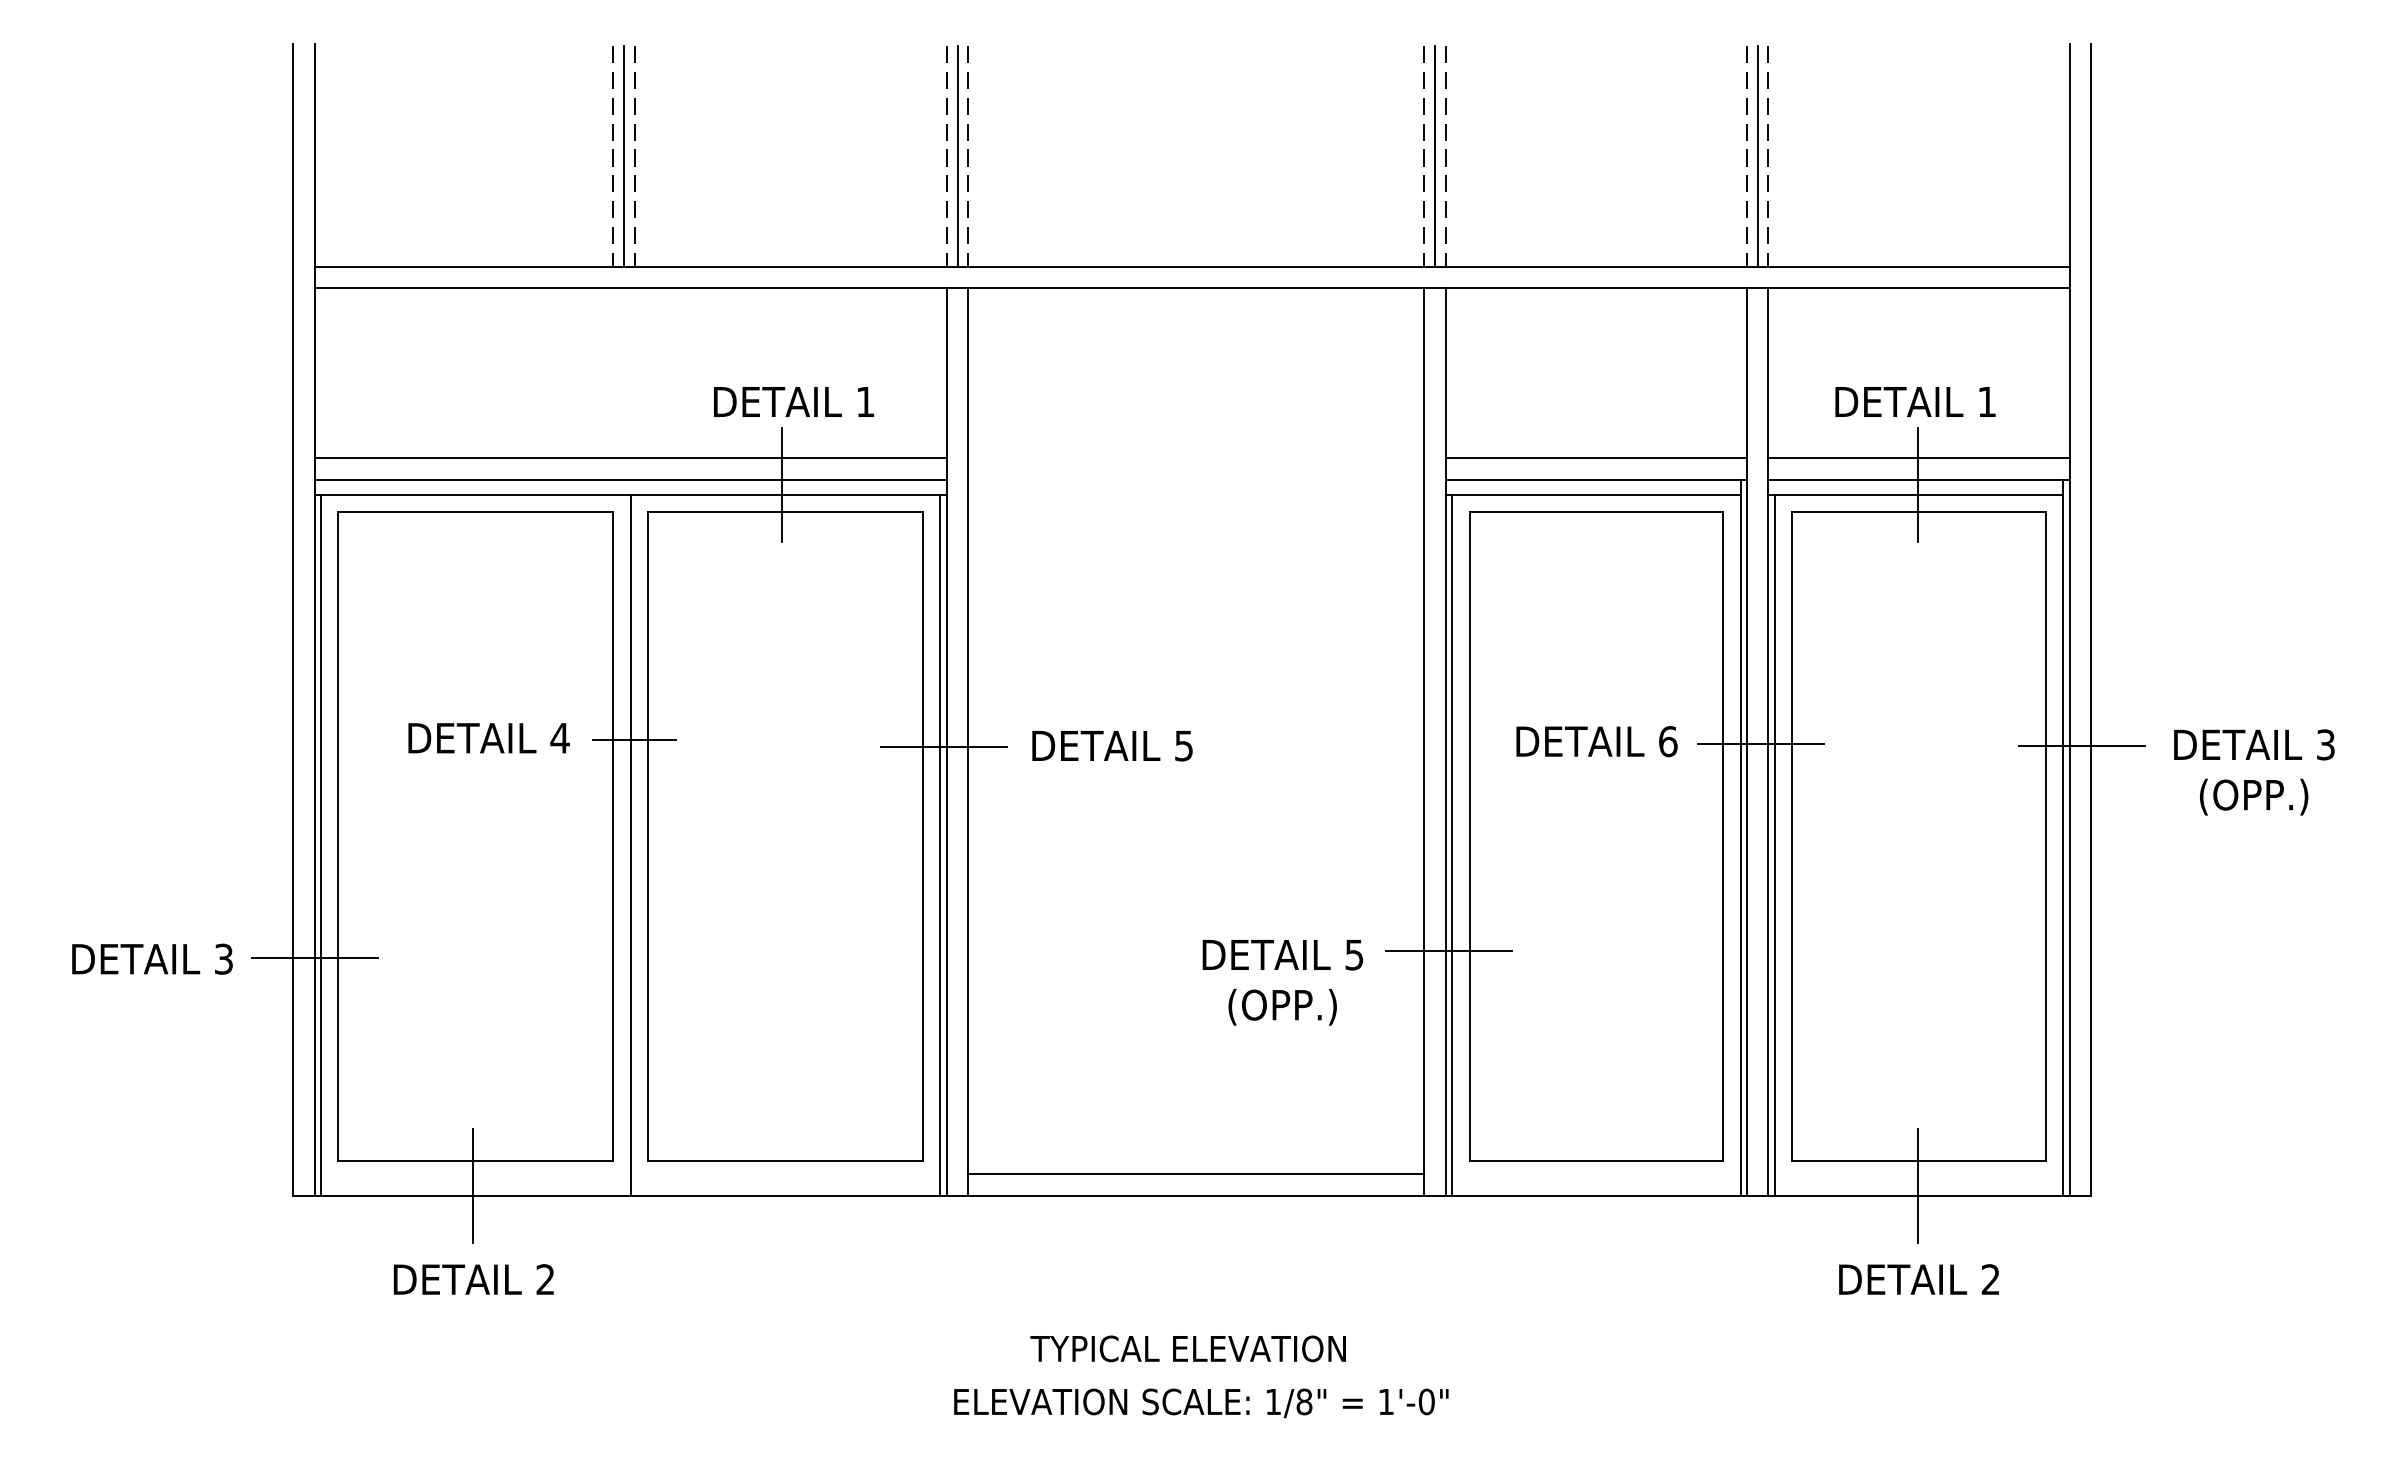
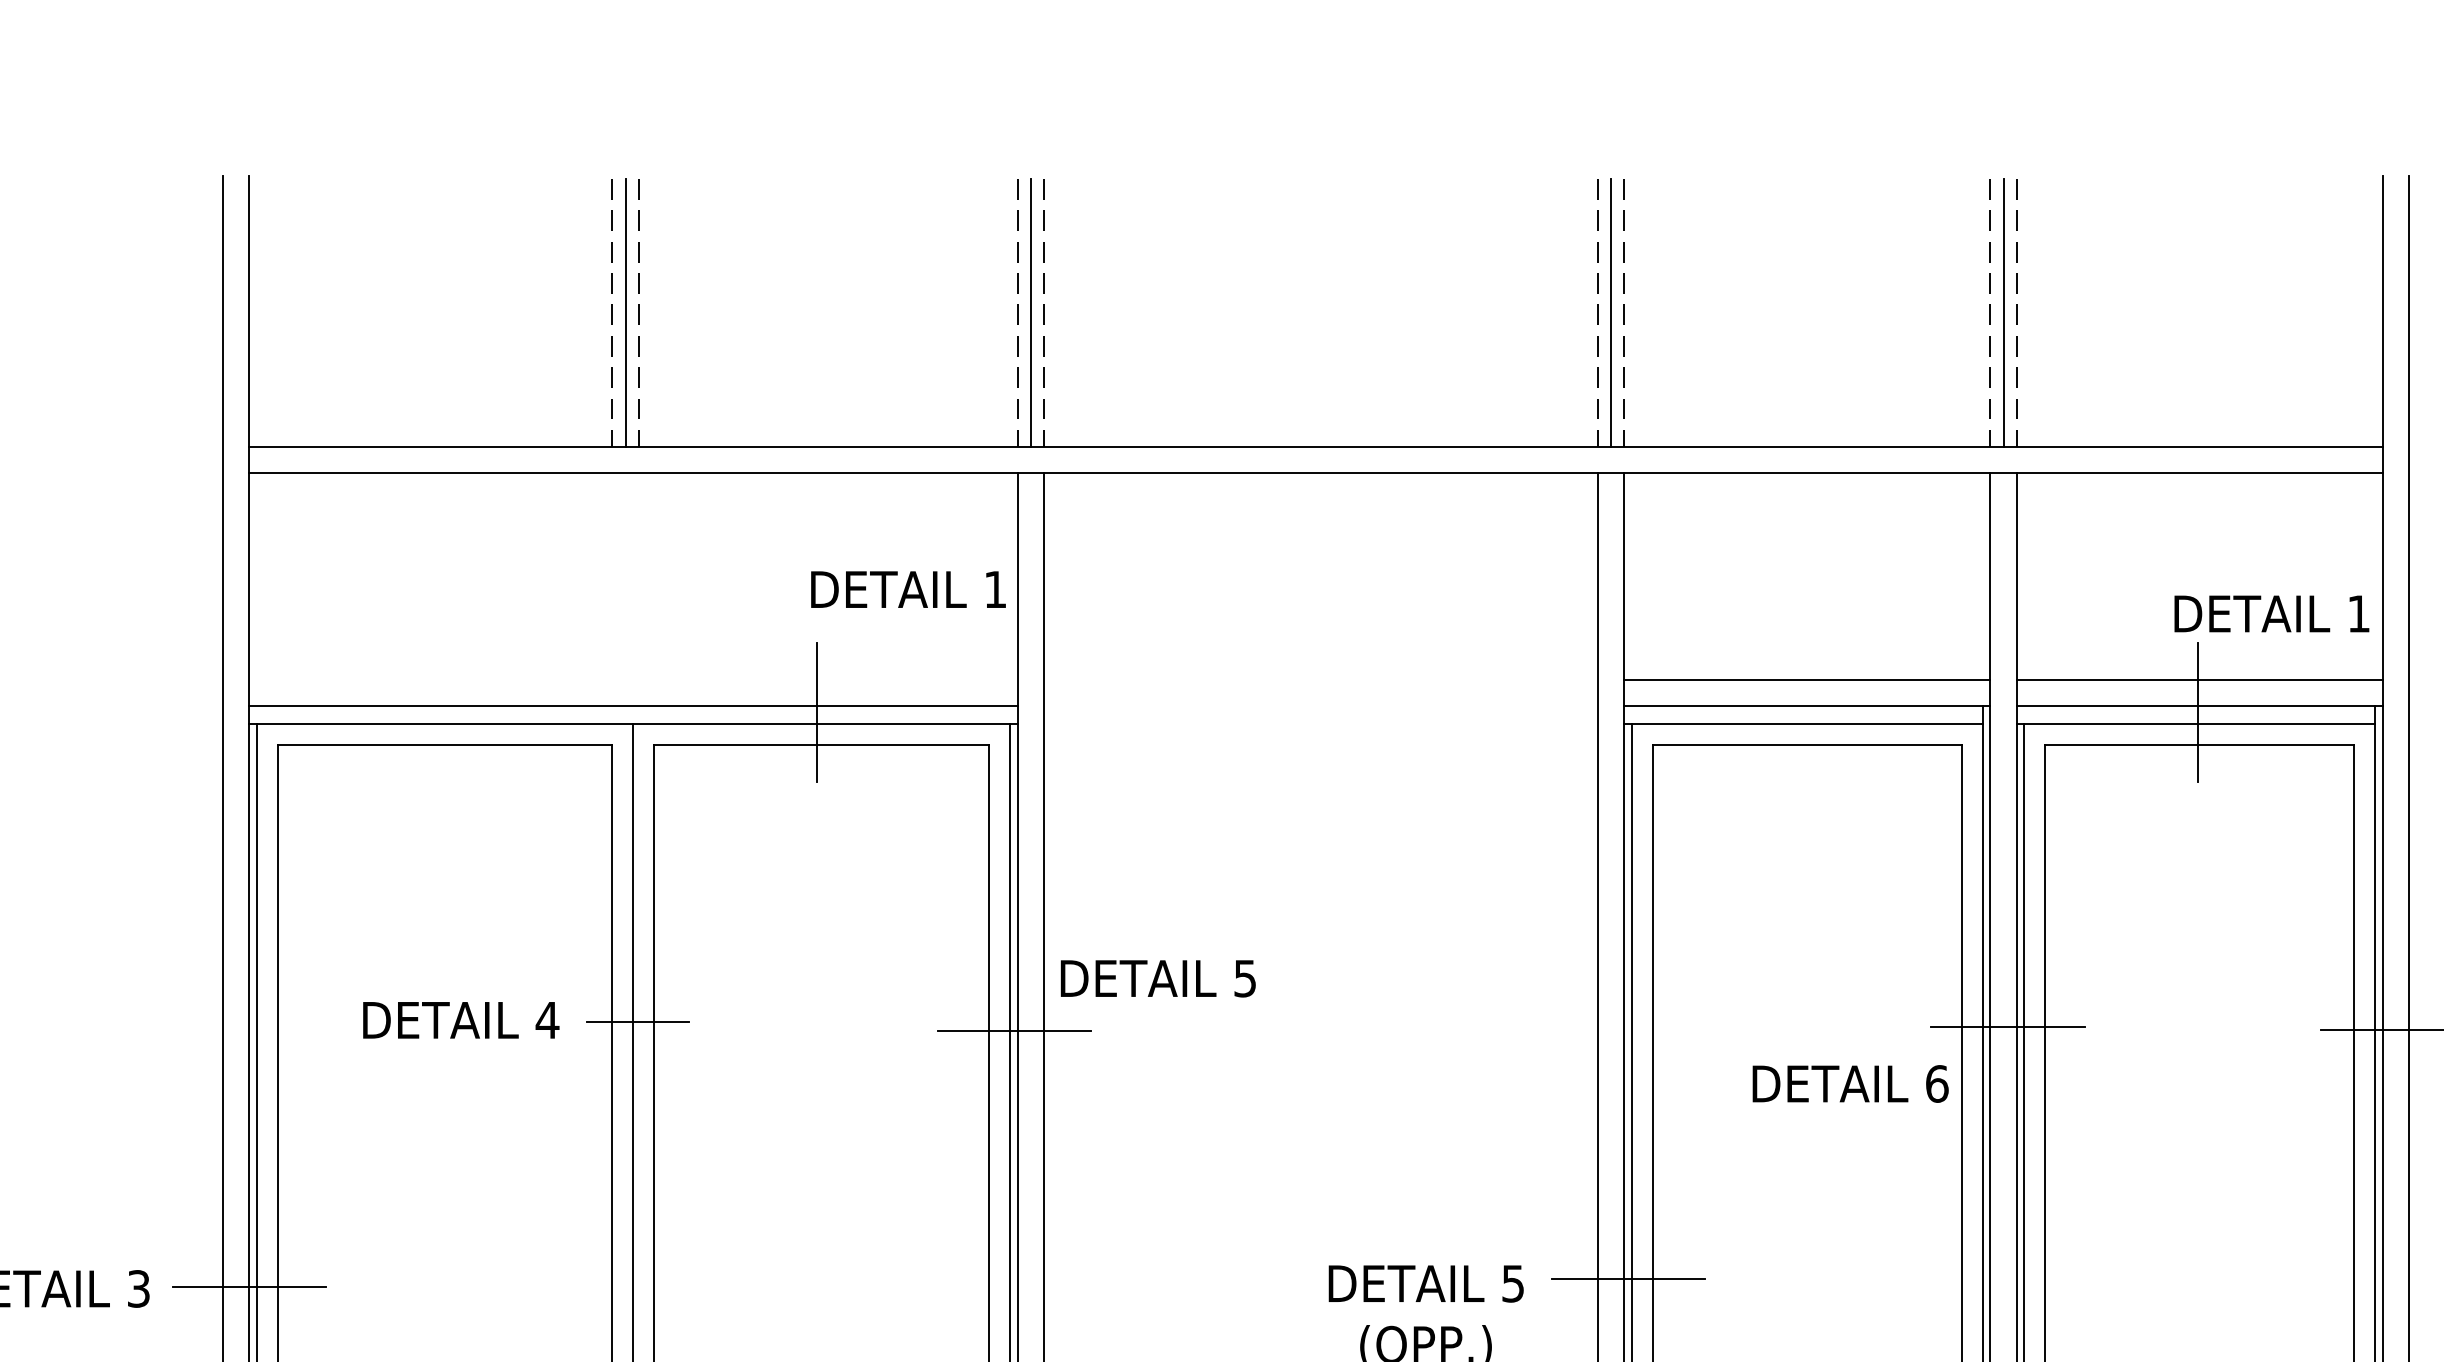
text: (794, 401) -> (909, 589), moved
text: (1915, 401) -> (2271, 613), moved
line: (630, 458) -> (633, 680), removed
text: (1596, 741) -> (1850, 1083), moved
text: (1112, 746) -> (1158, 979), moved

